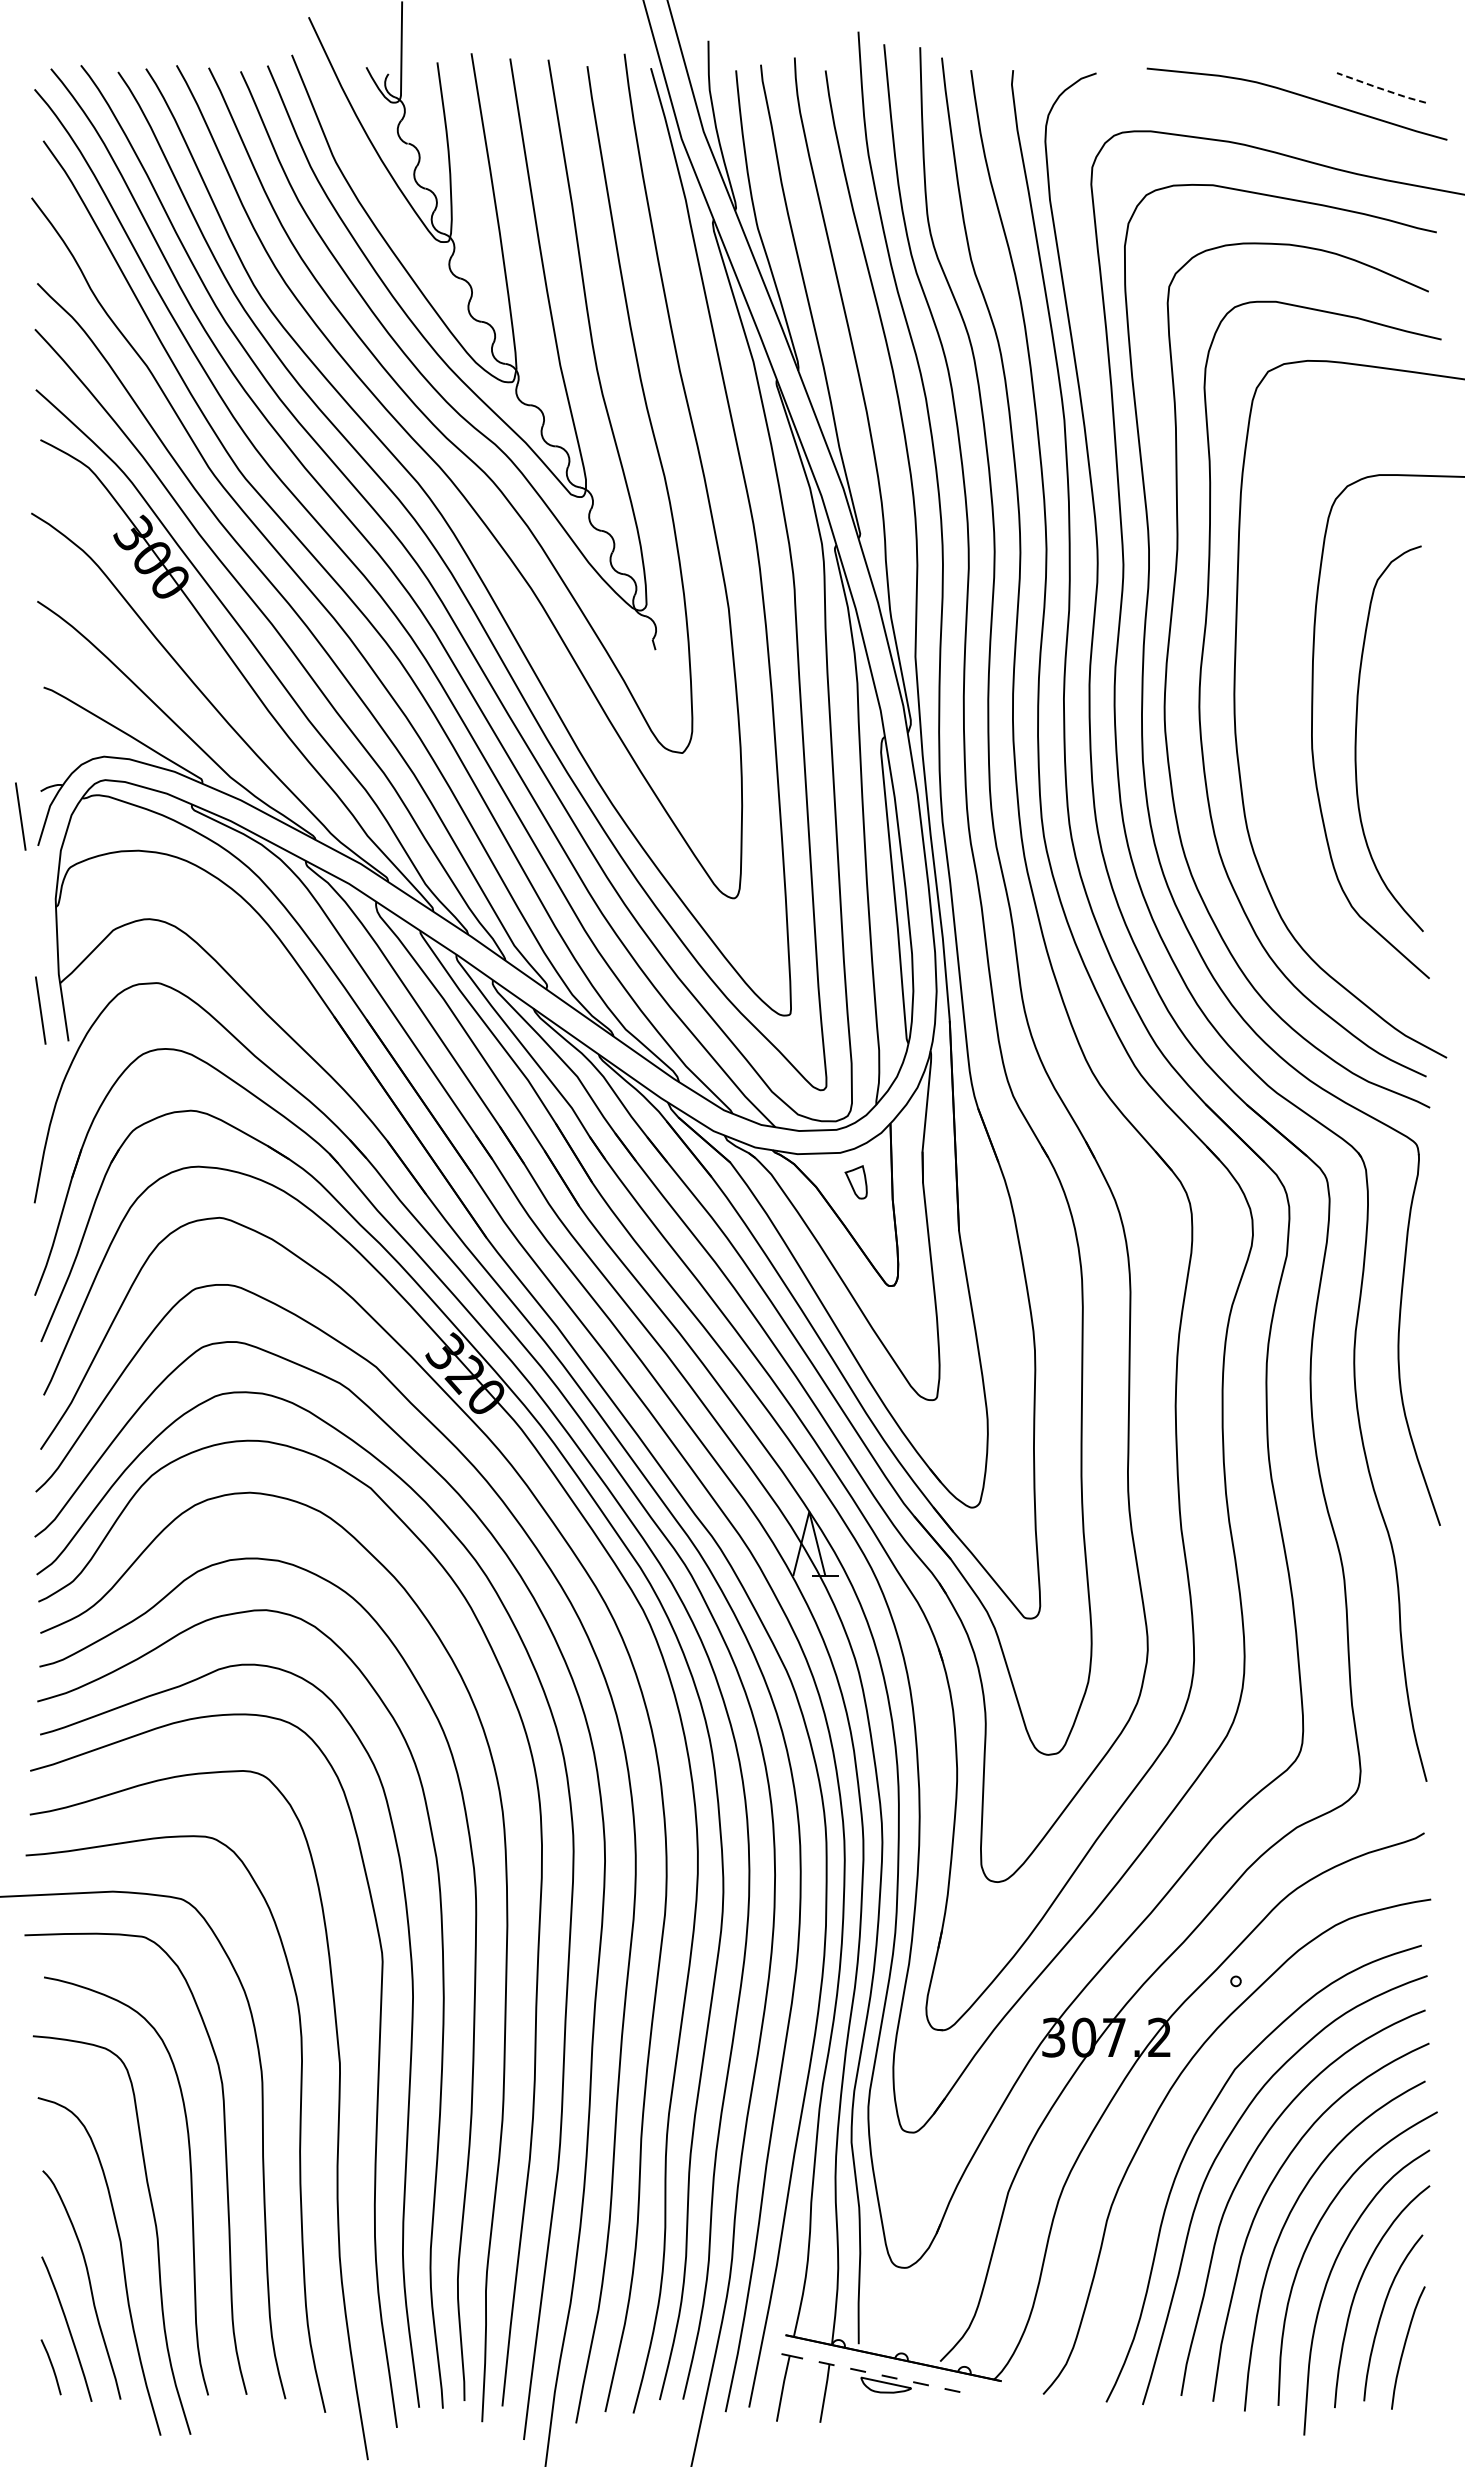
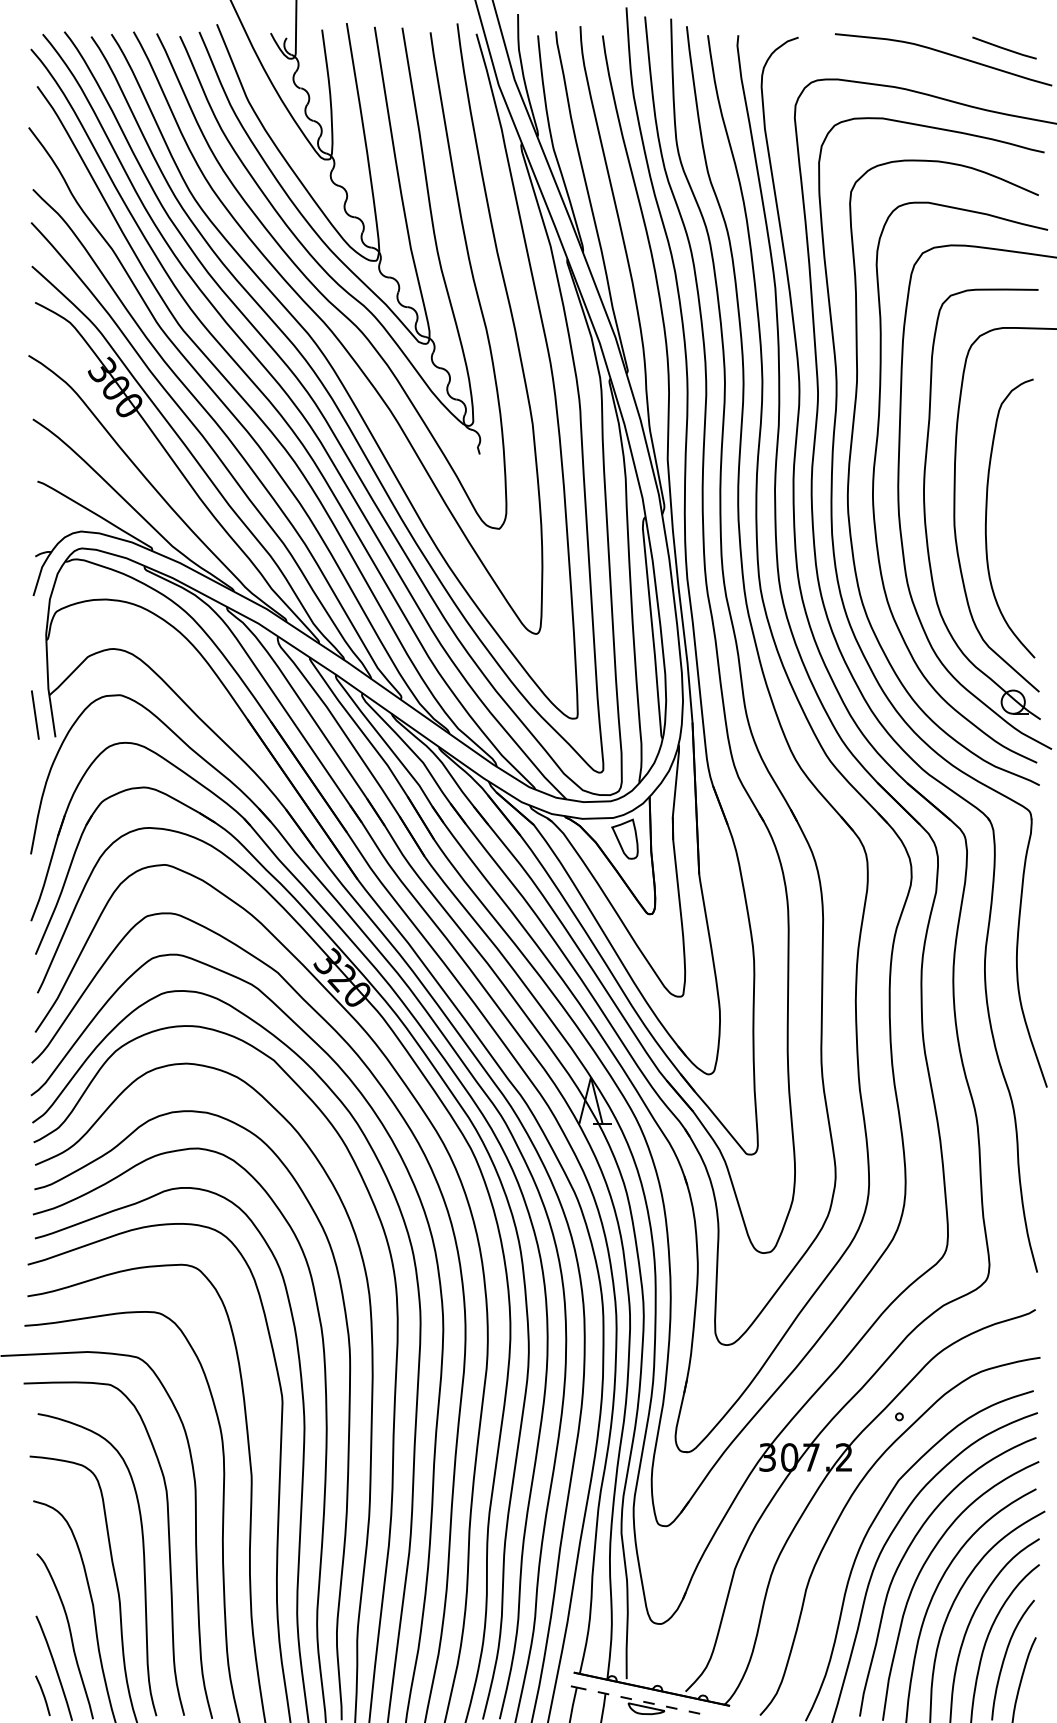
line: (1380, 88) -> (1003, 48), dashed -> solid
part: (1271, 719) -> (925, 504), added
line: (20, 816) -> (20, 574), removed
part: (855, 1182) -> (624, 839), size x1.67

